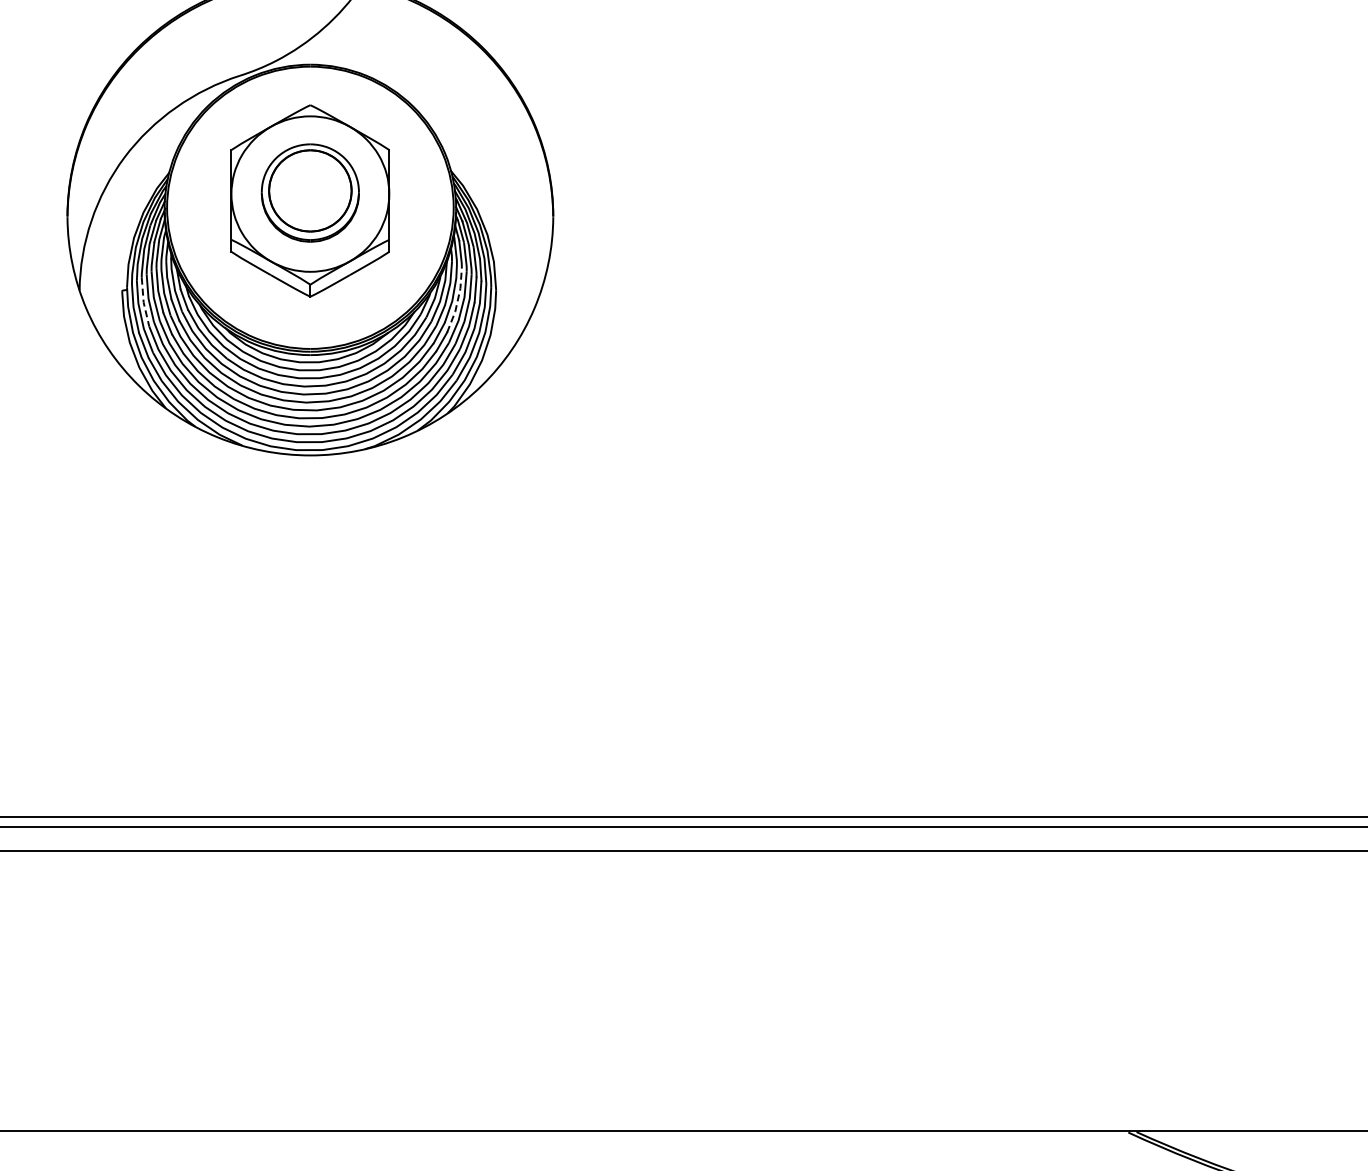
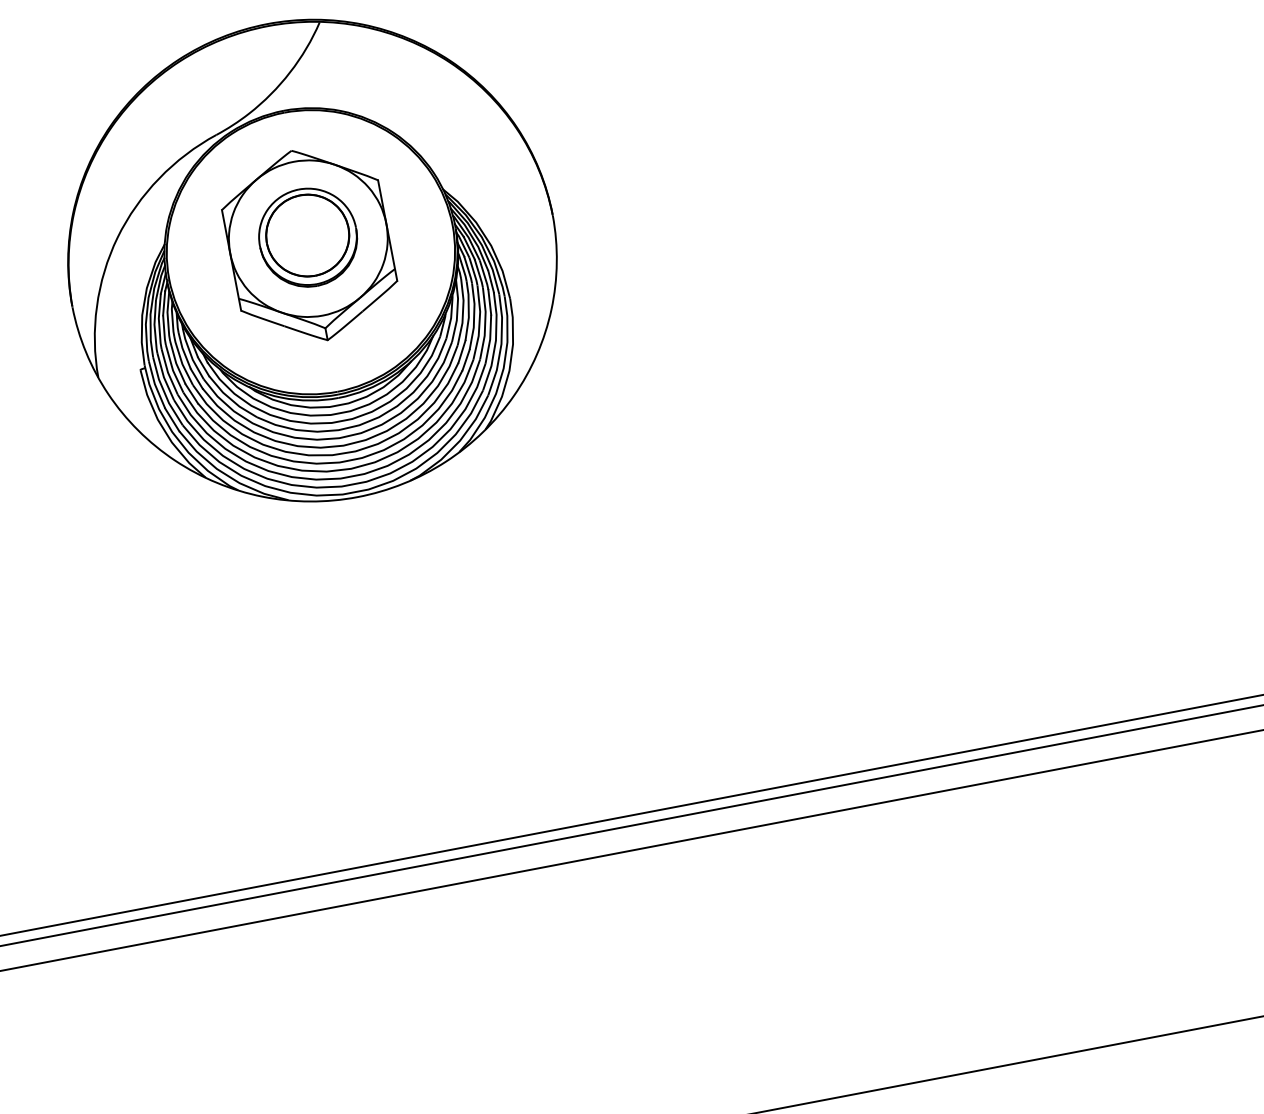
line: (457, 301) -> (474, 317), dashed -> solid
line: (143, 302) -> (163, 377), dashed -> solid

